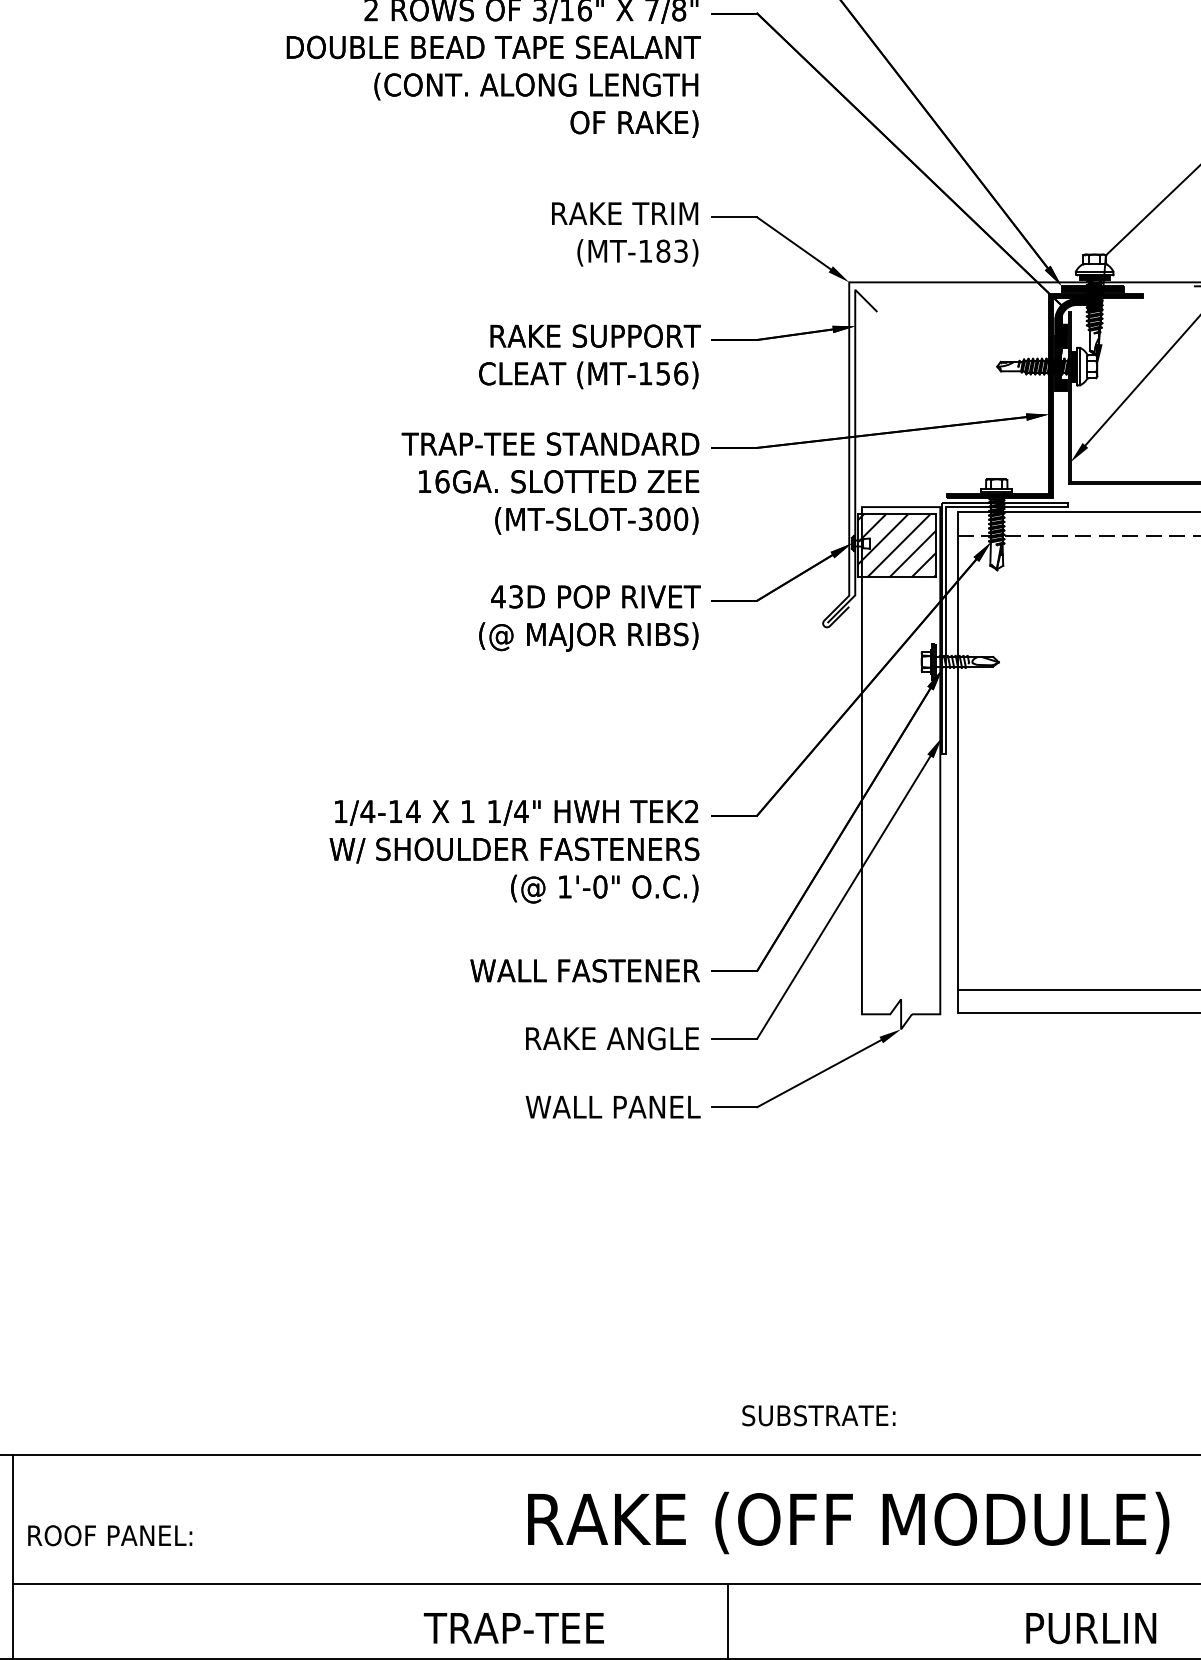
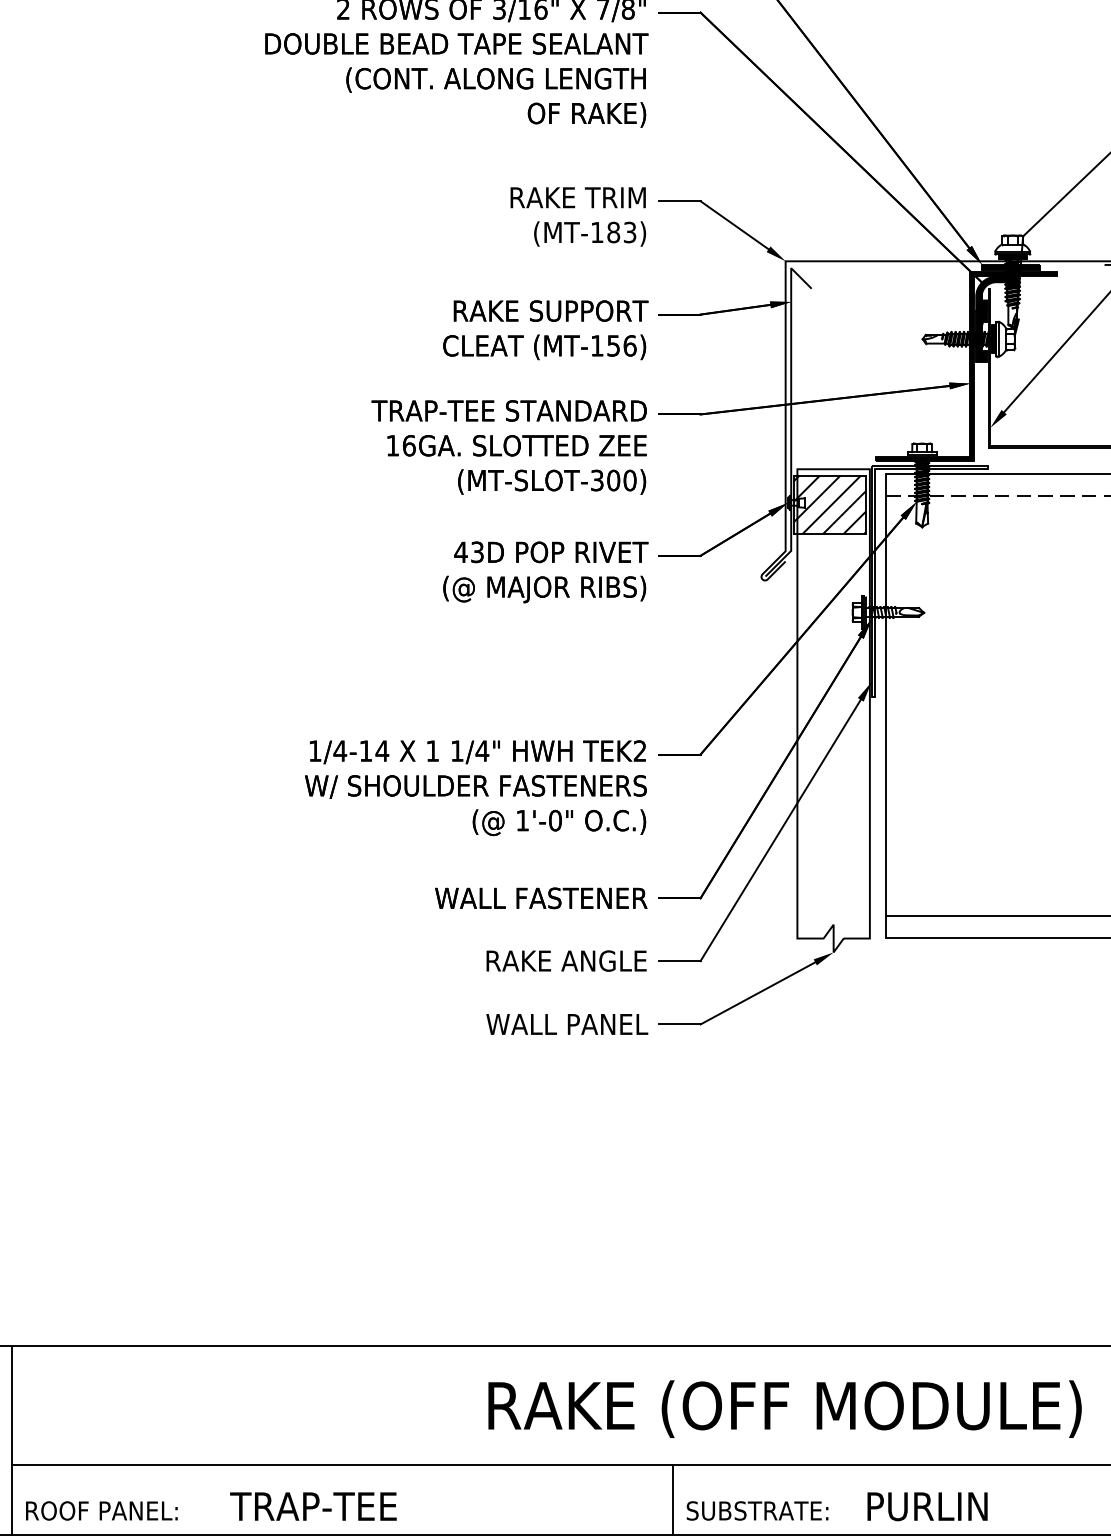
text: (818, 1415) -> (757, 1510), moved
text: (109, 1535) -> (101, 1510), moved
text: (514, 1628) -> (313, 1506), moved
text: (1091, 1628) -> (927, 1506), moved

